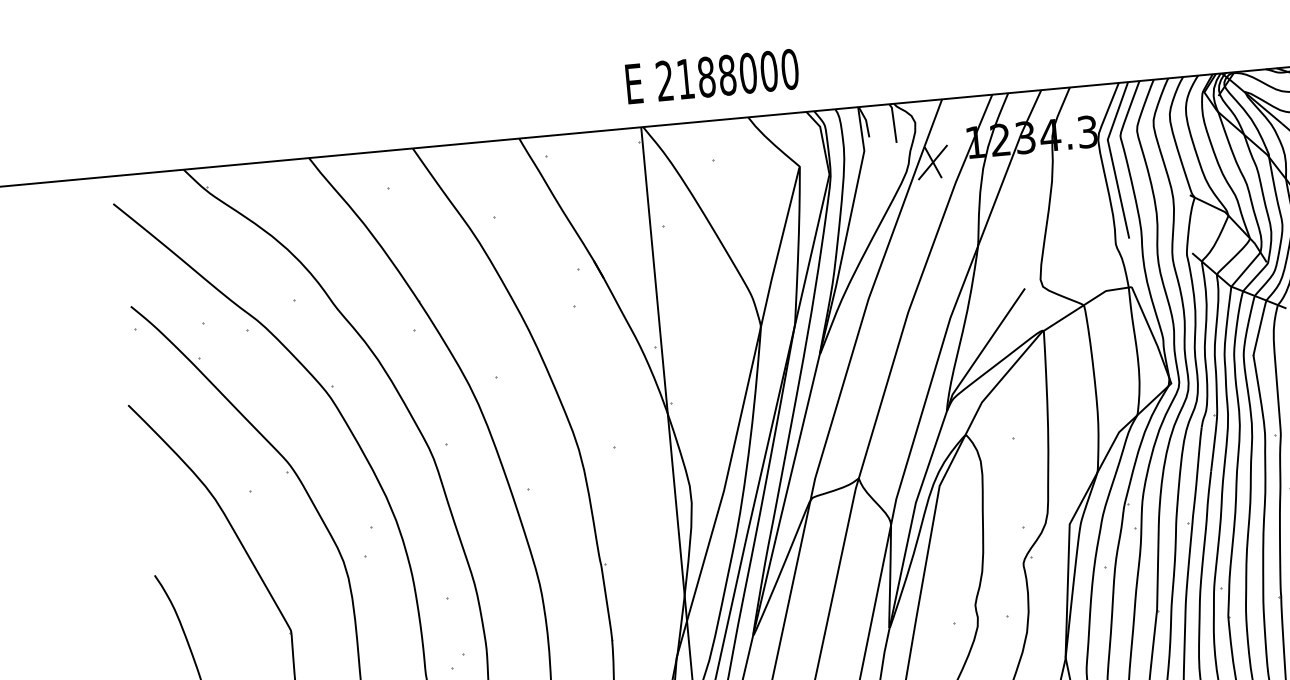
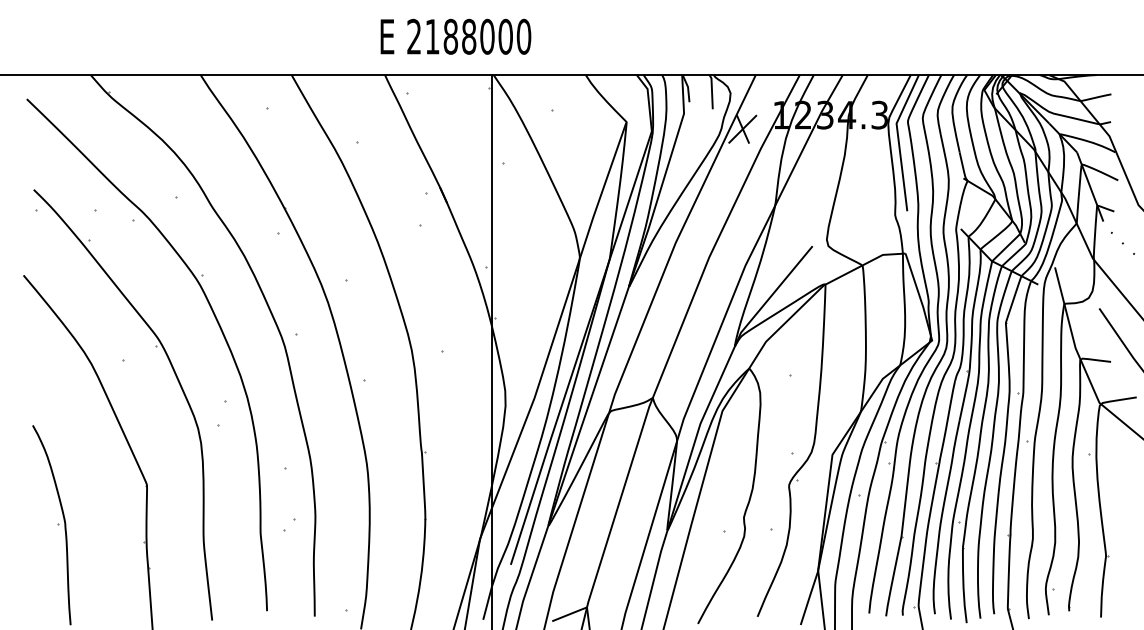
text: (711, 76) -> (455, 36), moved

